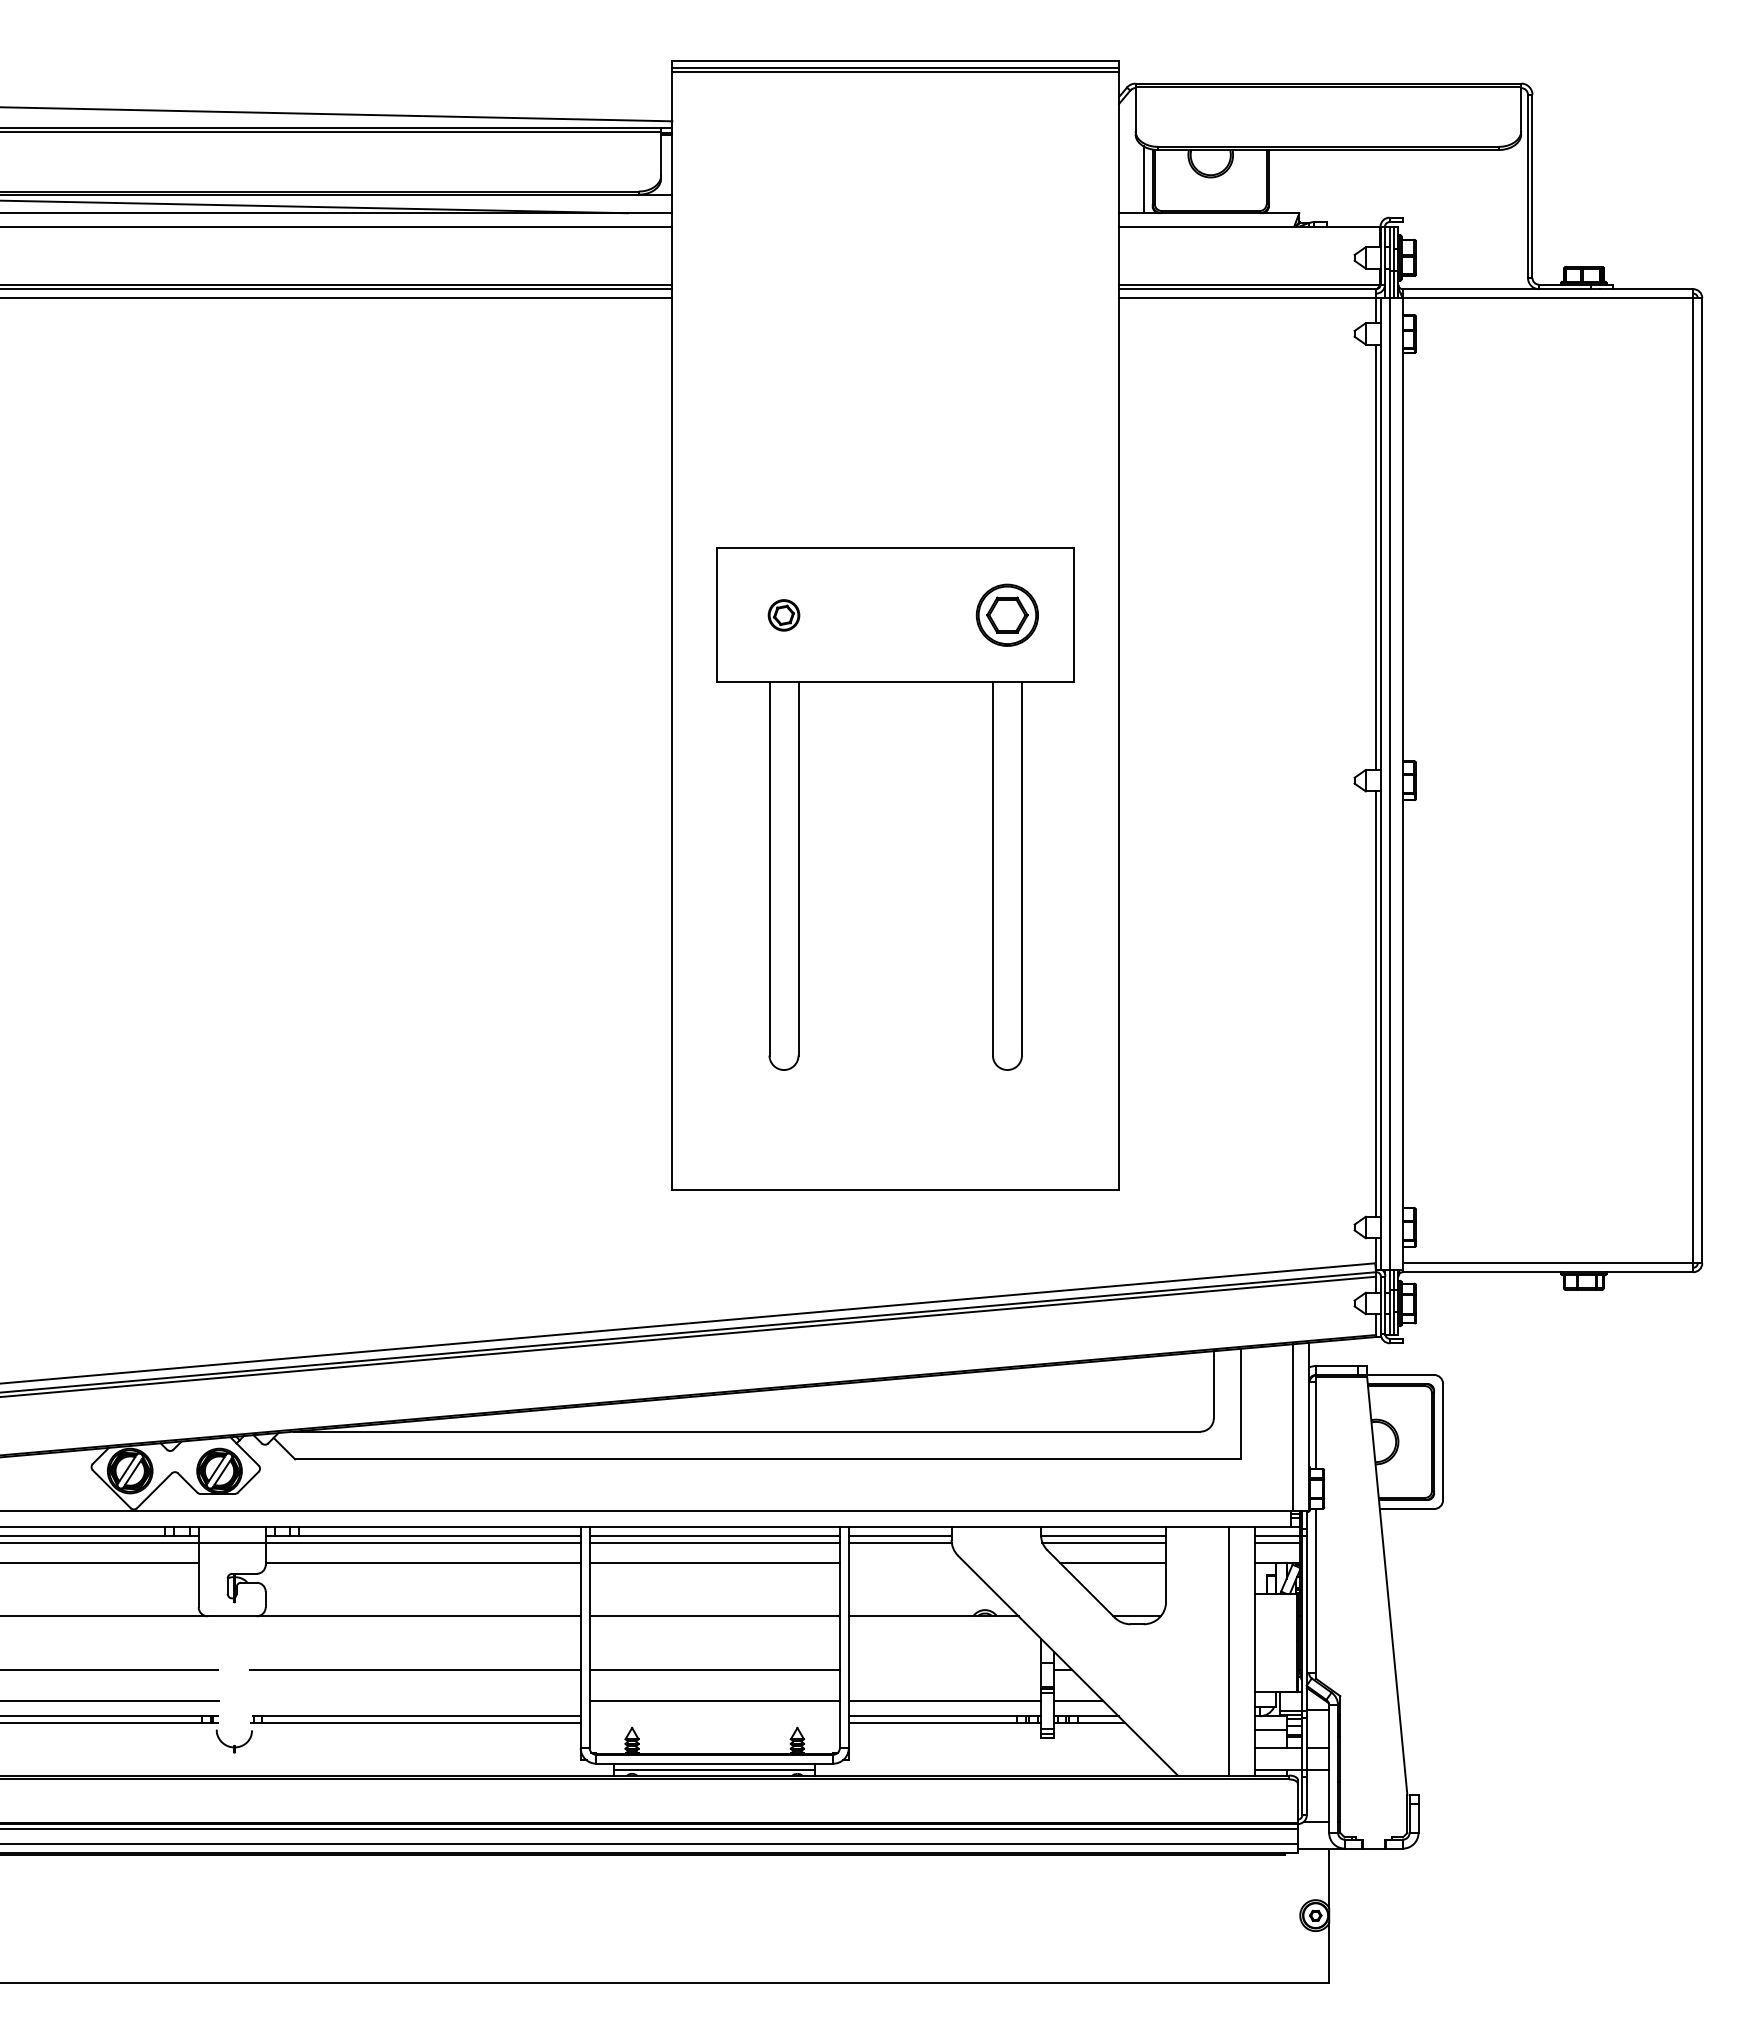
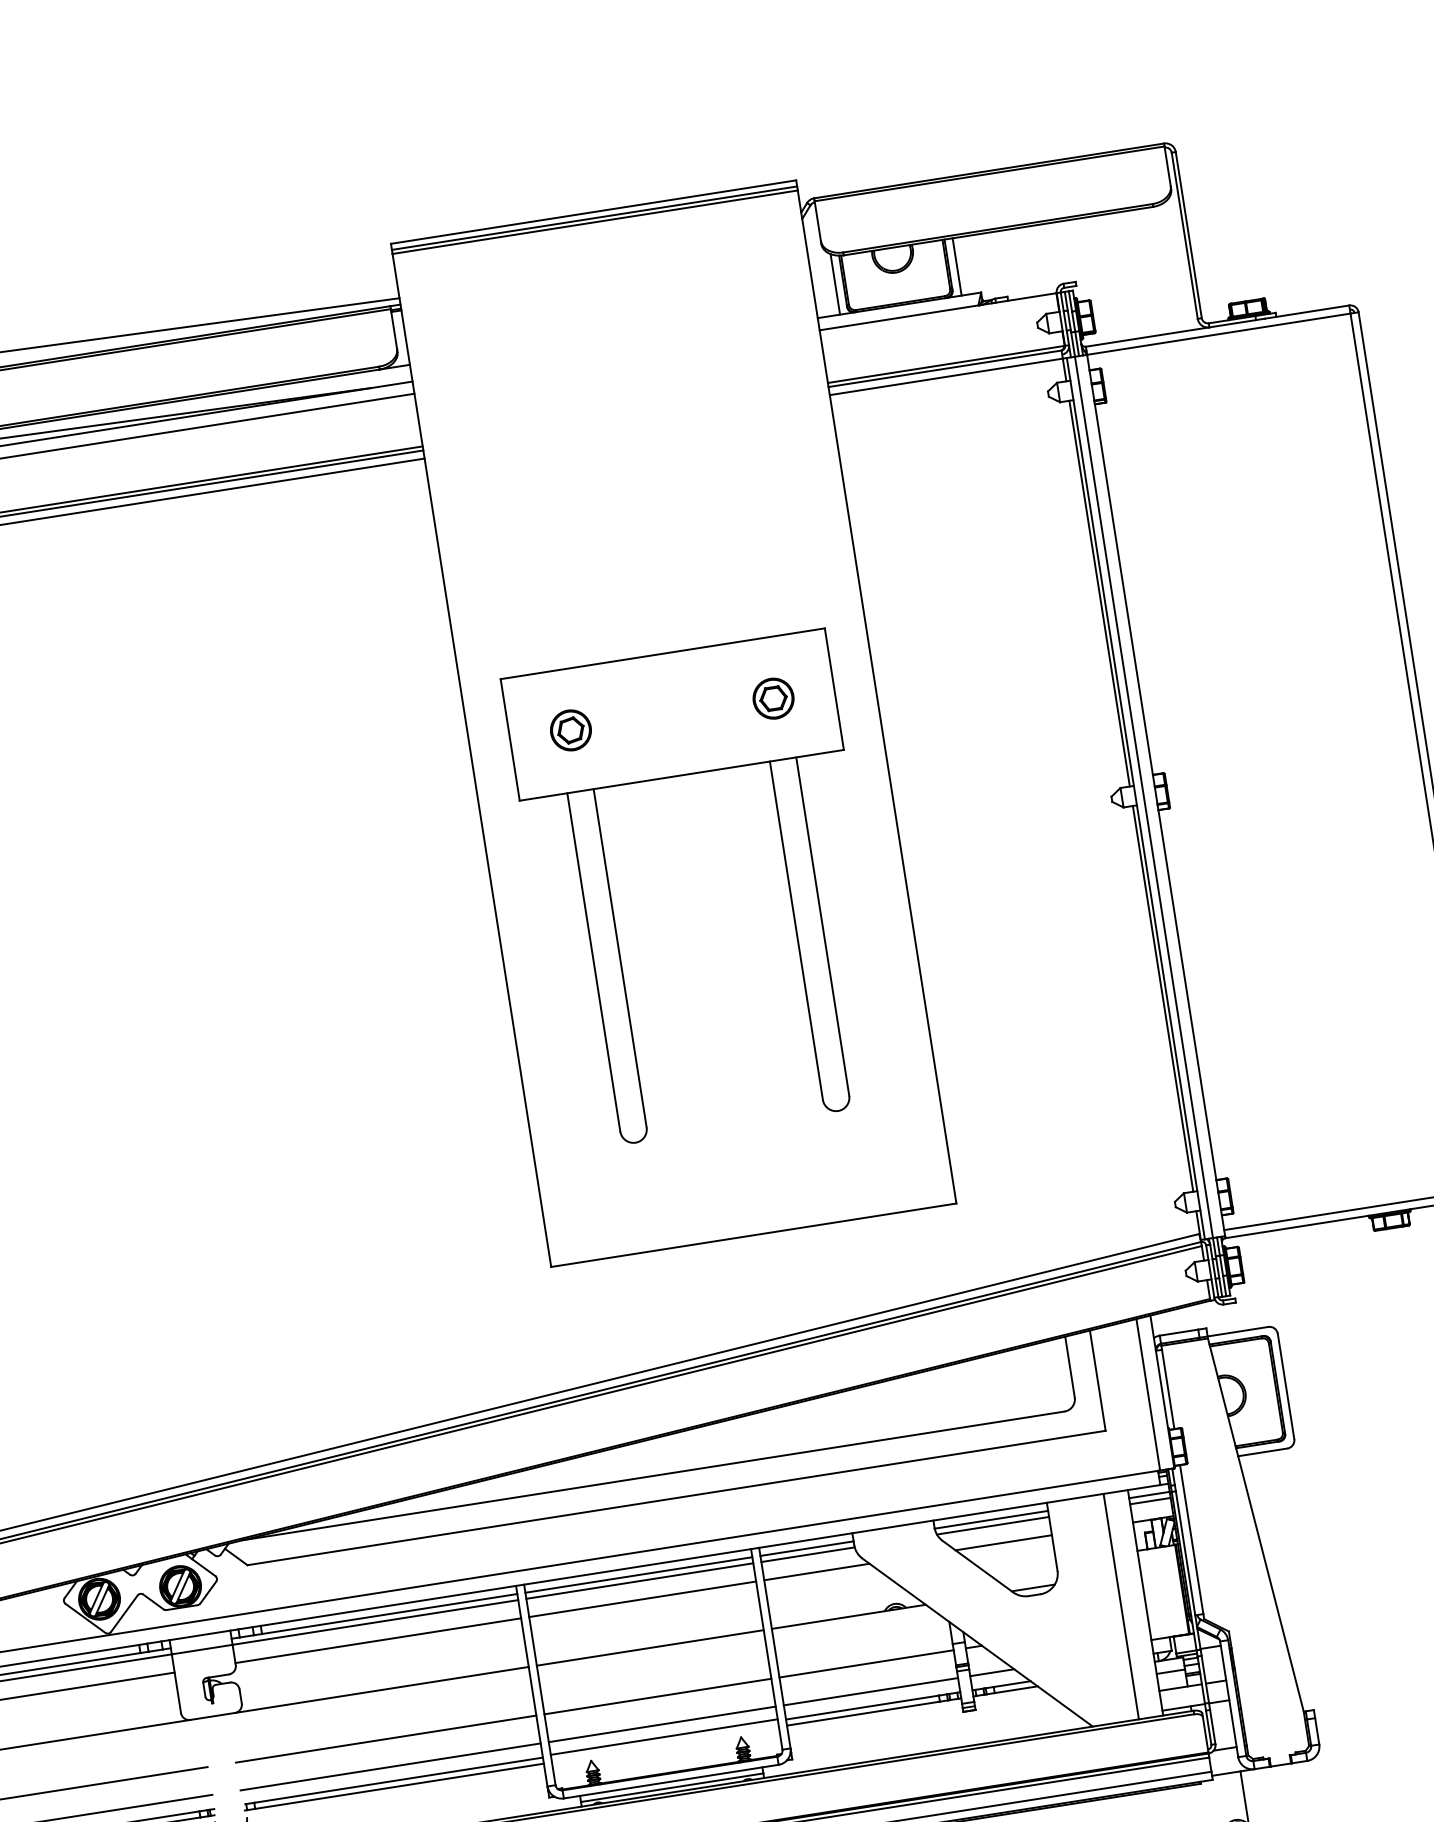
line: (1277, 181) -> (956, 266), added
part: (783, 615) -> (570, 730), size x1.43
part: (1007, 615) -> (773, 698), size x0.71
line: (906, 1562) -> (816, 1571), added
line: (944, 1669) -> (866, 1663), added
line: (414, 1700) -> (389, 1766), added
line: (714, 1714) -> (664, 1737), added

